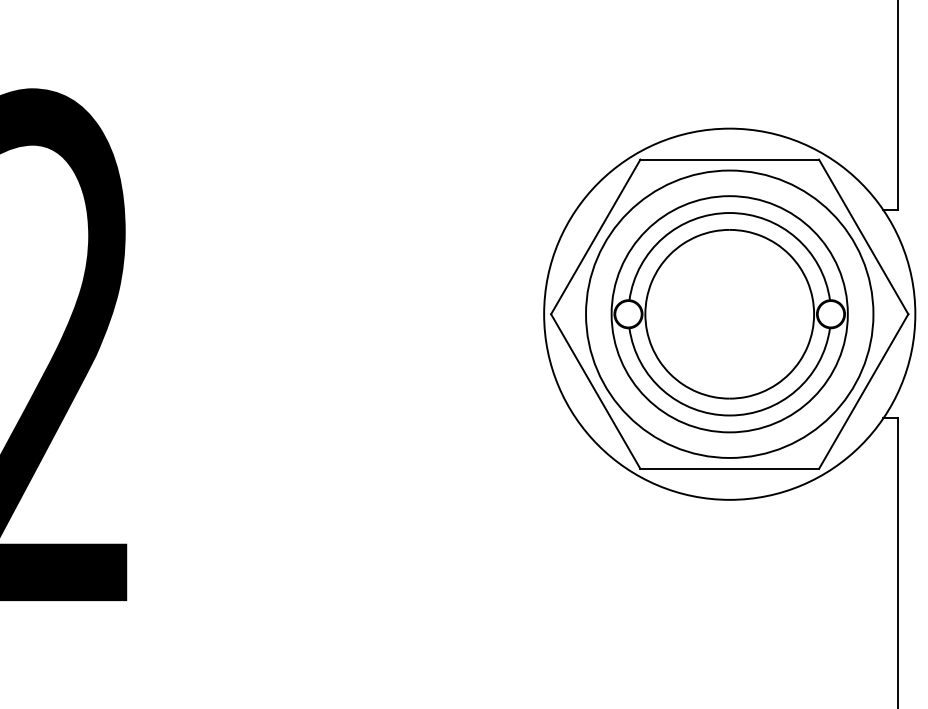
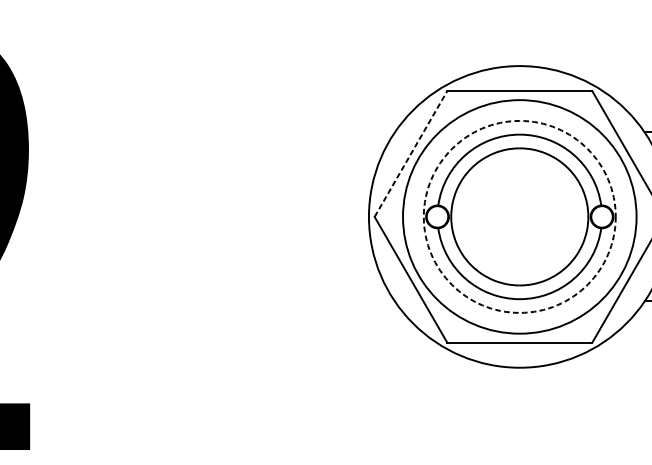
line: (596, 236) -> (411, 153), solid -> dashed
circle: (729, 314) -> (519, 217), solid -> dashed

